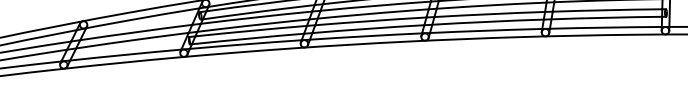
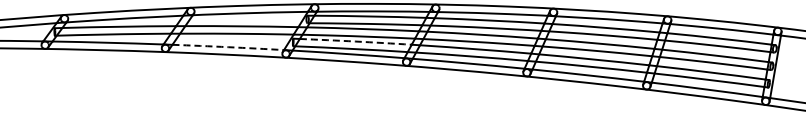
arc: (250, 30) -> (355, 41), solid -> dashed
arc: (126, 55) -> (228, 47), solid -> dashed

